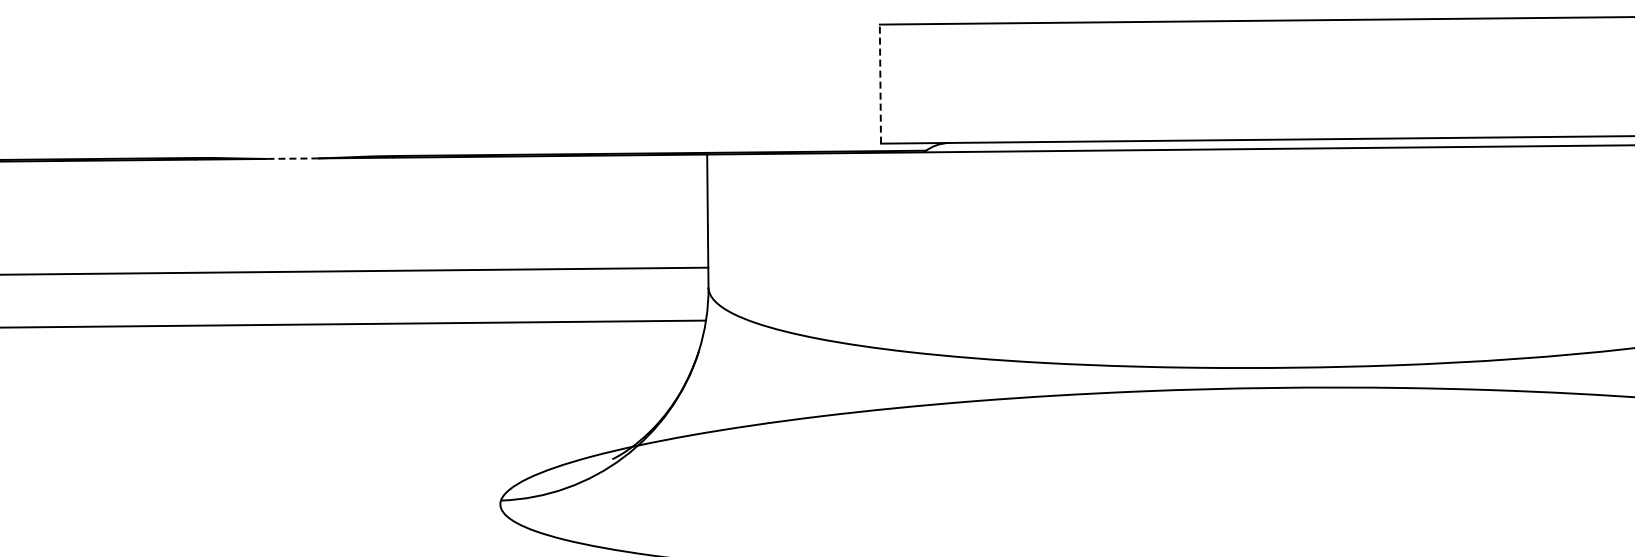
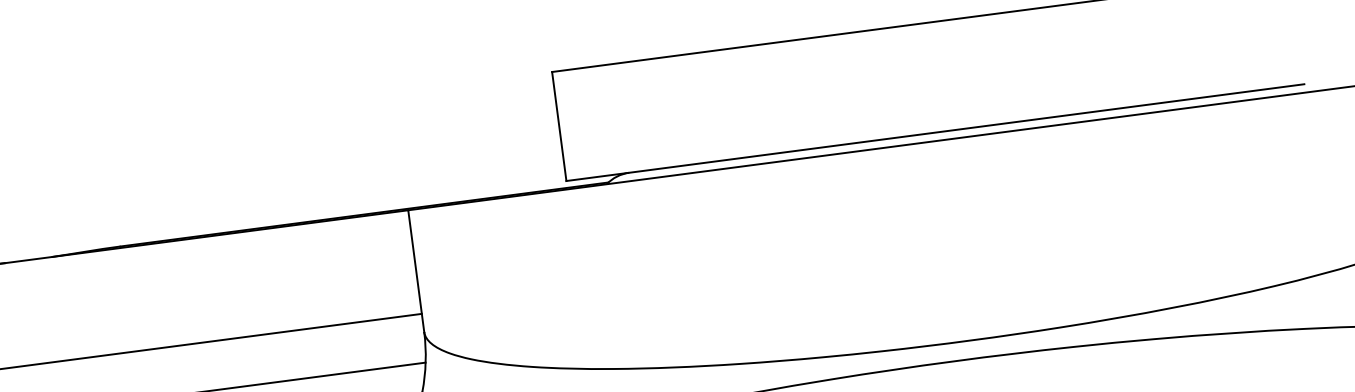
line: (880, 84) -> (559, 126), dashed -> solid
line: (293, 158) -> (29, 259), dashed -> solid

